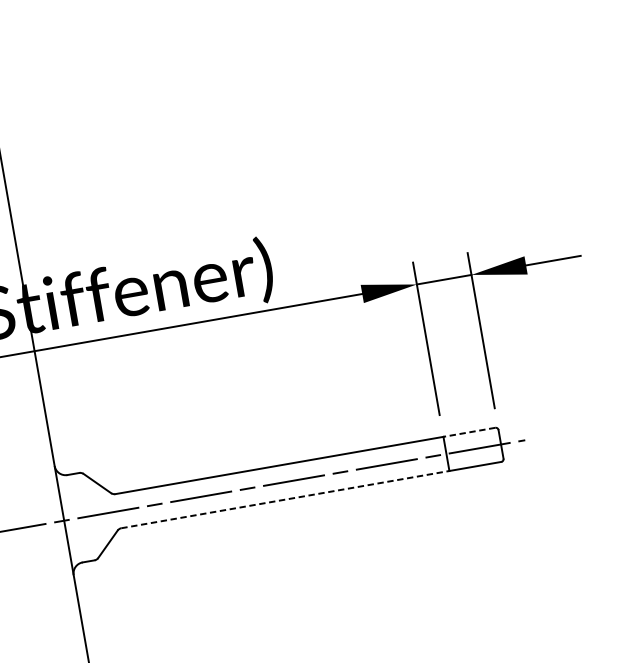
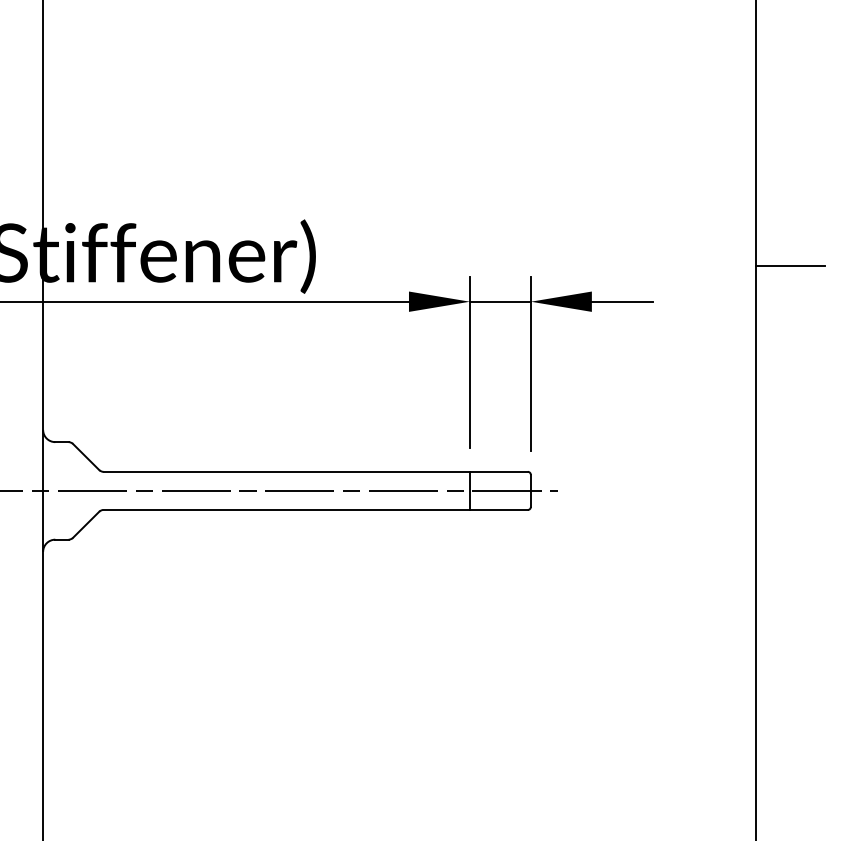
line: (468, 432) -> (498, 471), dashed -> solid
line: (285, 499) -> (287, 509), dashed -> solid

